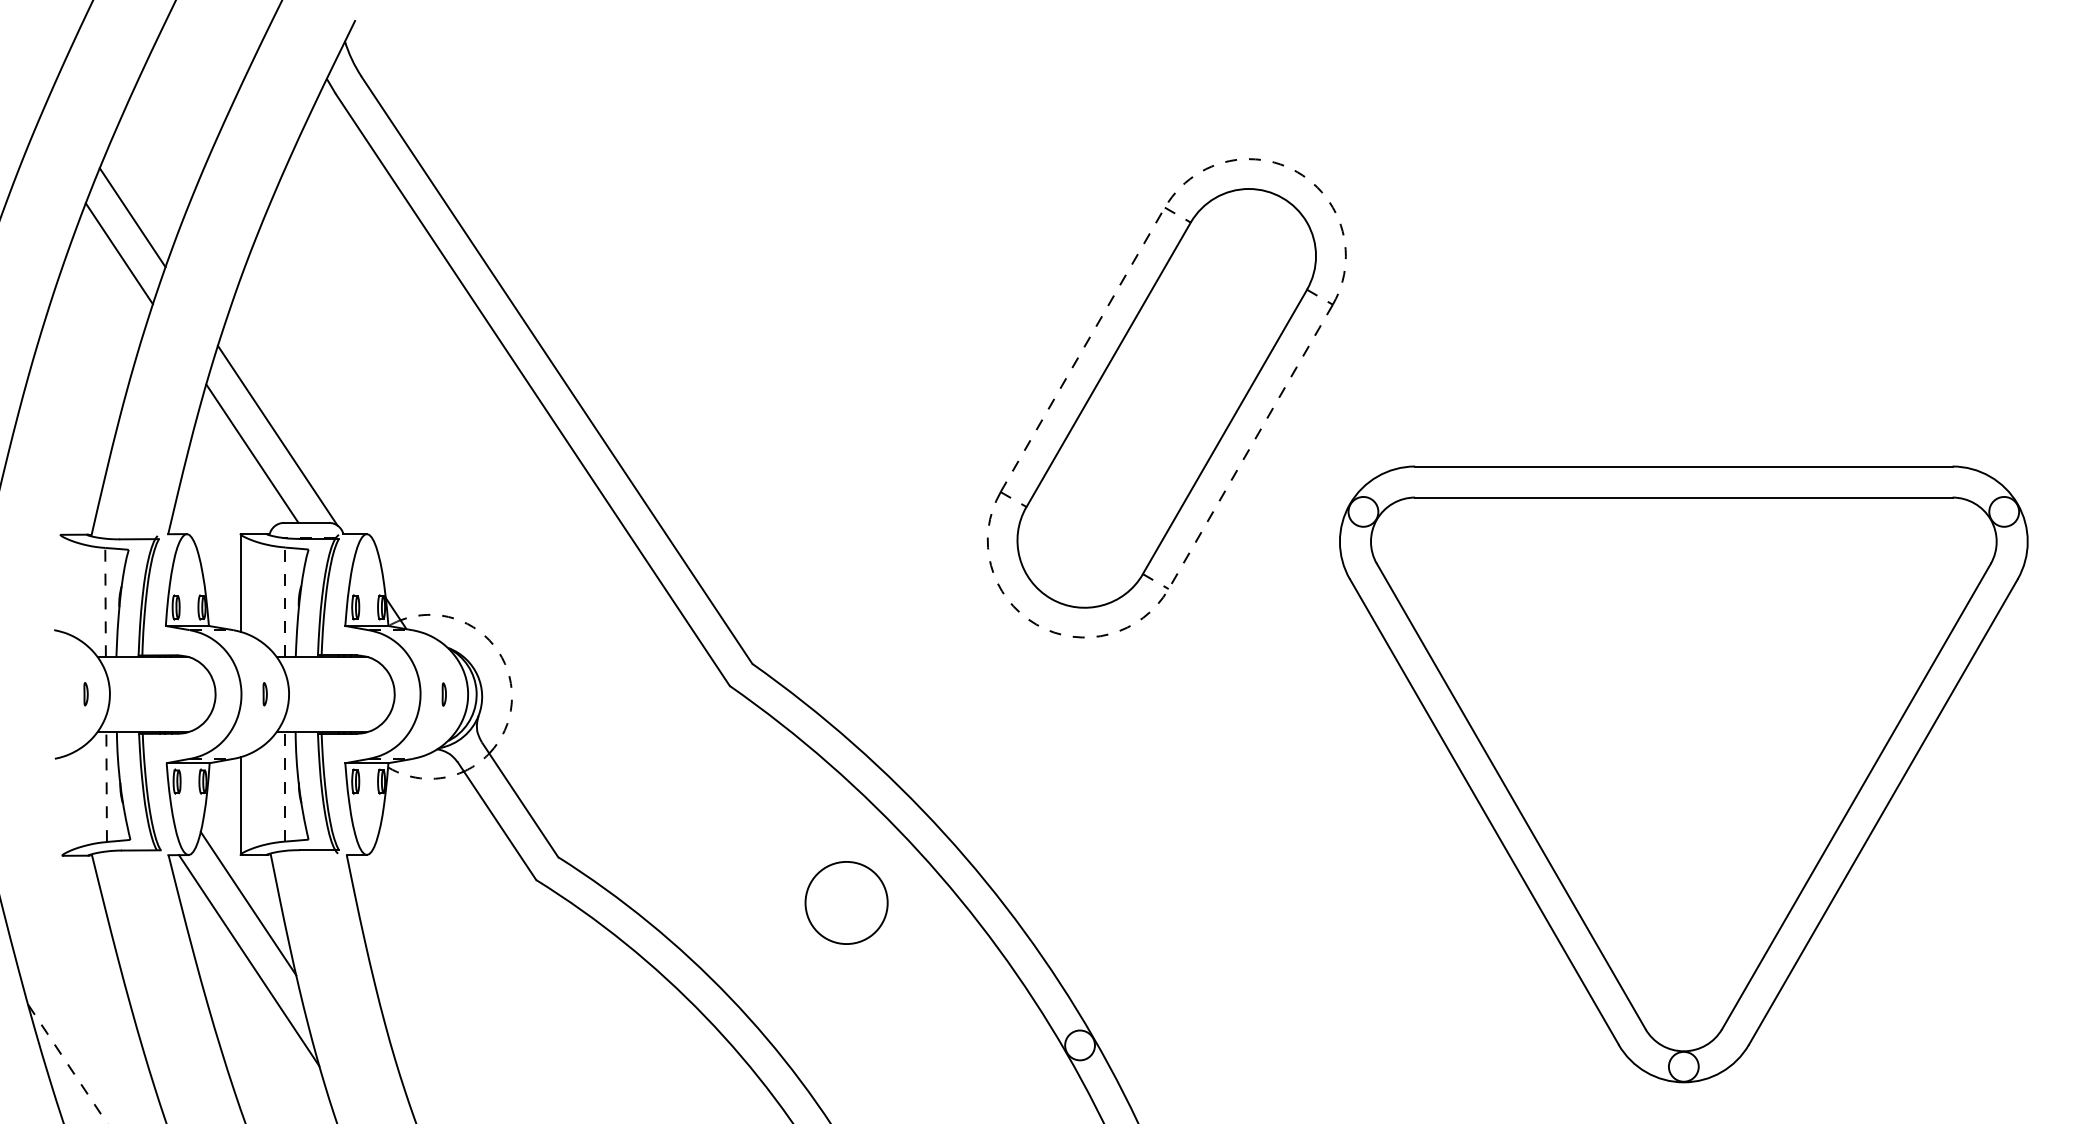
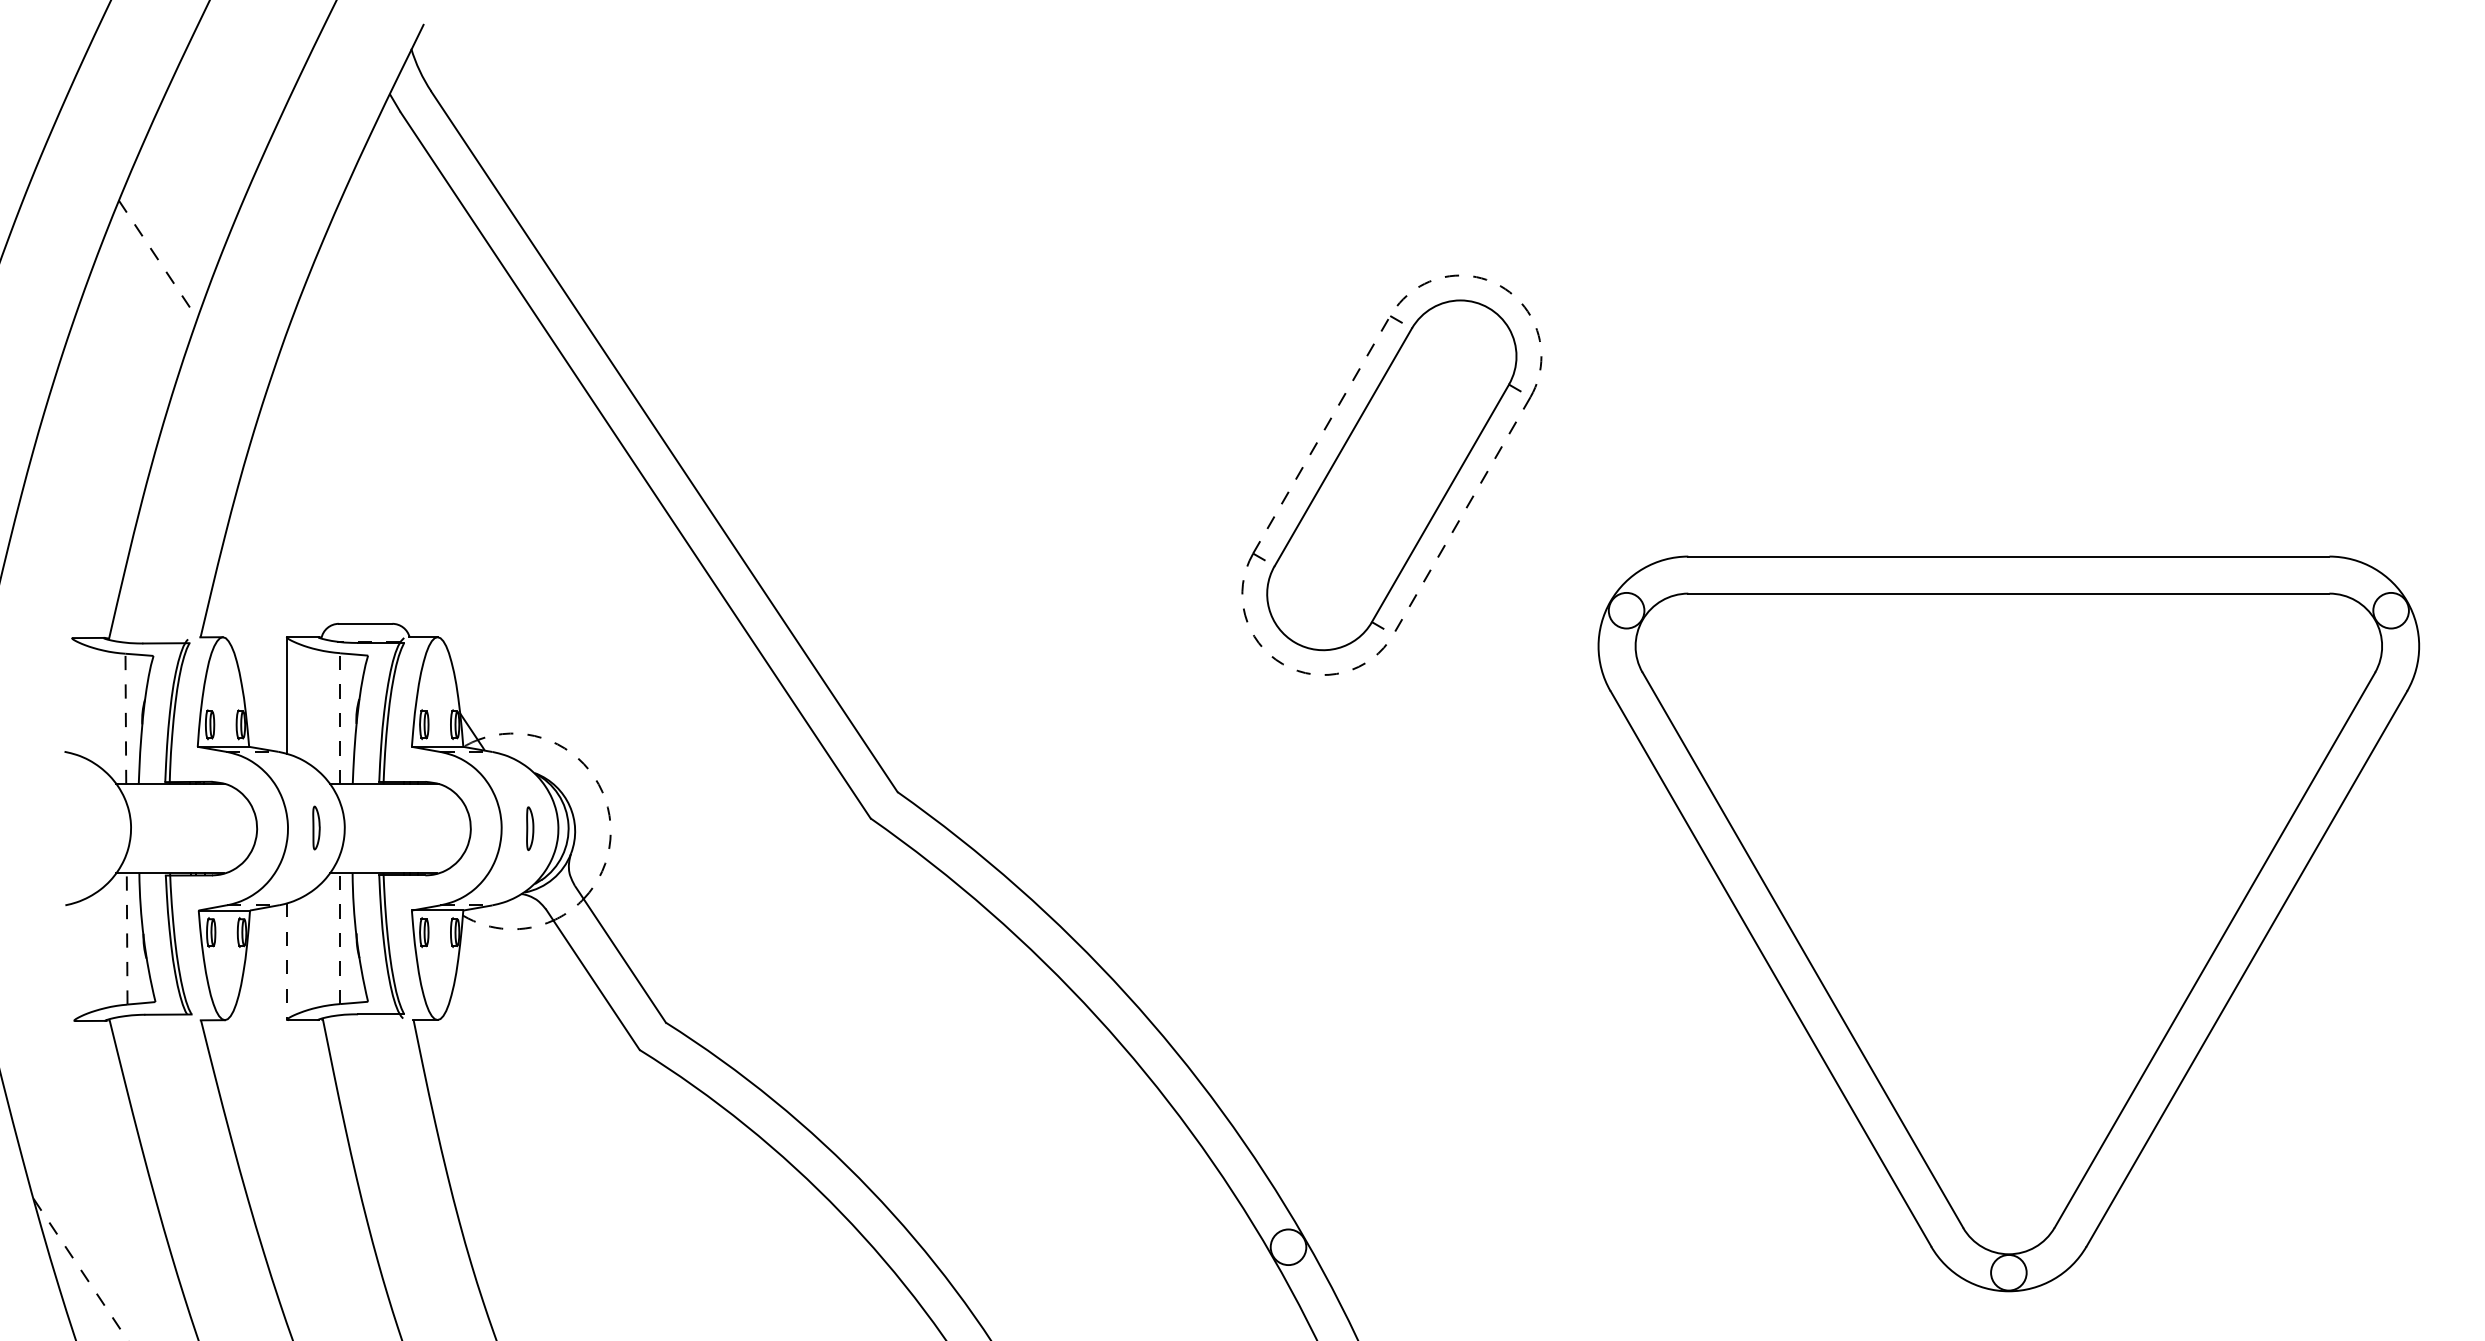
line: (132, 218) -> (157, 260), solid -> dashed
line: (118, 253) -> (141, 302), removed
part: (1166, 398) -> (1391, 475), size x0.7
line: (277, 435) -> (330, 519), removed
line: (252, 453) -> (301, 541), removed
part: (85, 694) -> (101, 828), removed
part: (264, 694) -> (315, 828), size x1.6
part: (443, 694) -> (529, 828), size x1.6
line: (240, 806) -> (286, 962), solid -> dashed
circle: (846, 902) -> (1009, 1076), removed
line: (248, 903) -> (296, 1077), removed
line: (248, 960) -> (296, 1145), removed

